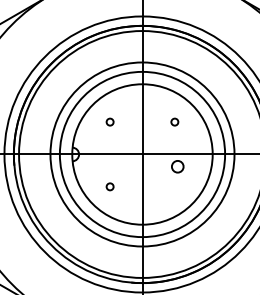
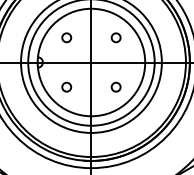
circle: (109, 121) -> (66, 37), size x1.67
circle: (174, 121) -> (115, 37), size x1.67
circle: (177, 166) -> (115, 87), moved
circle: (109, 186) -> (66, 87), size x1.67

